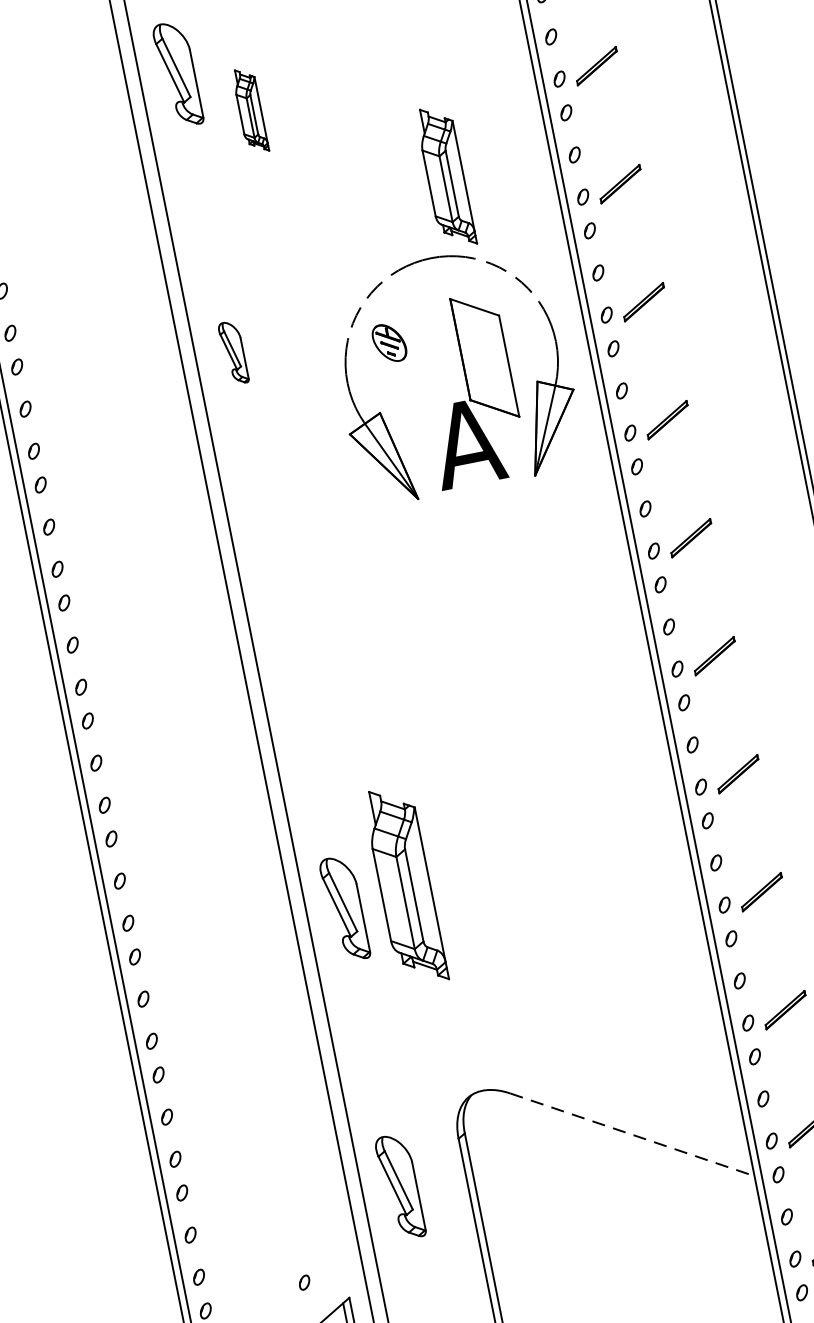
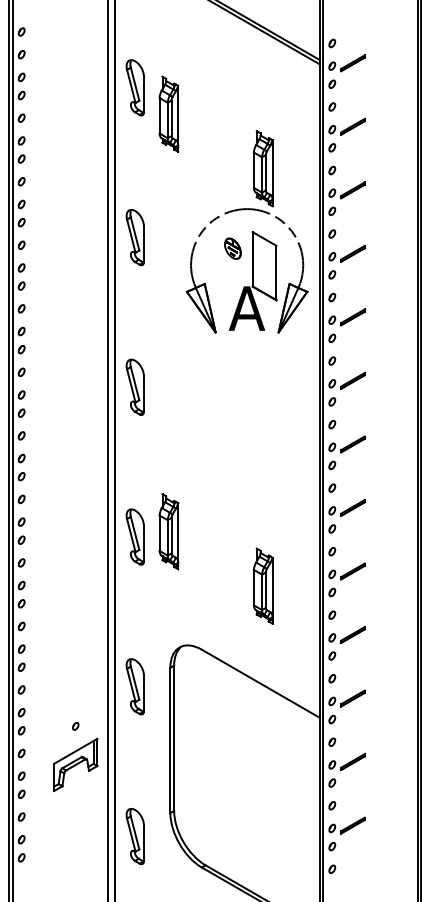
part: (249, 109) -> (168, 113), size x1.67
part: (388, 342) -> (232, 248), moved
part: (232, 352) -> (134, 237), size x1.67
part: (287, 629) -> (134, 386), added
part: (404, 886) -> (168, 531), size x0.71
part: (599, 951) -> (262, 585), added
line: (633, 1134) -> (261, 683), dashed -> solid

